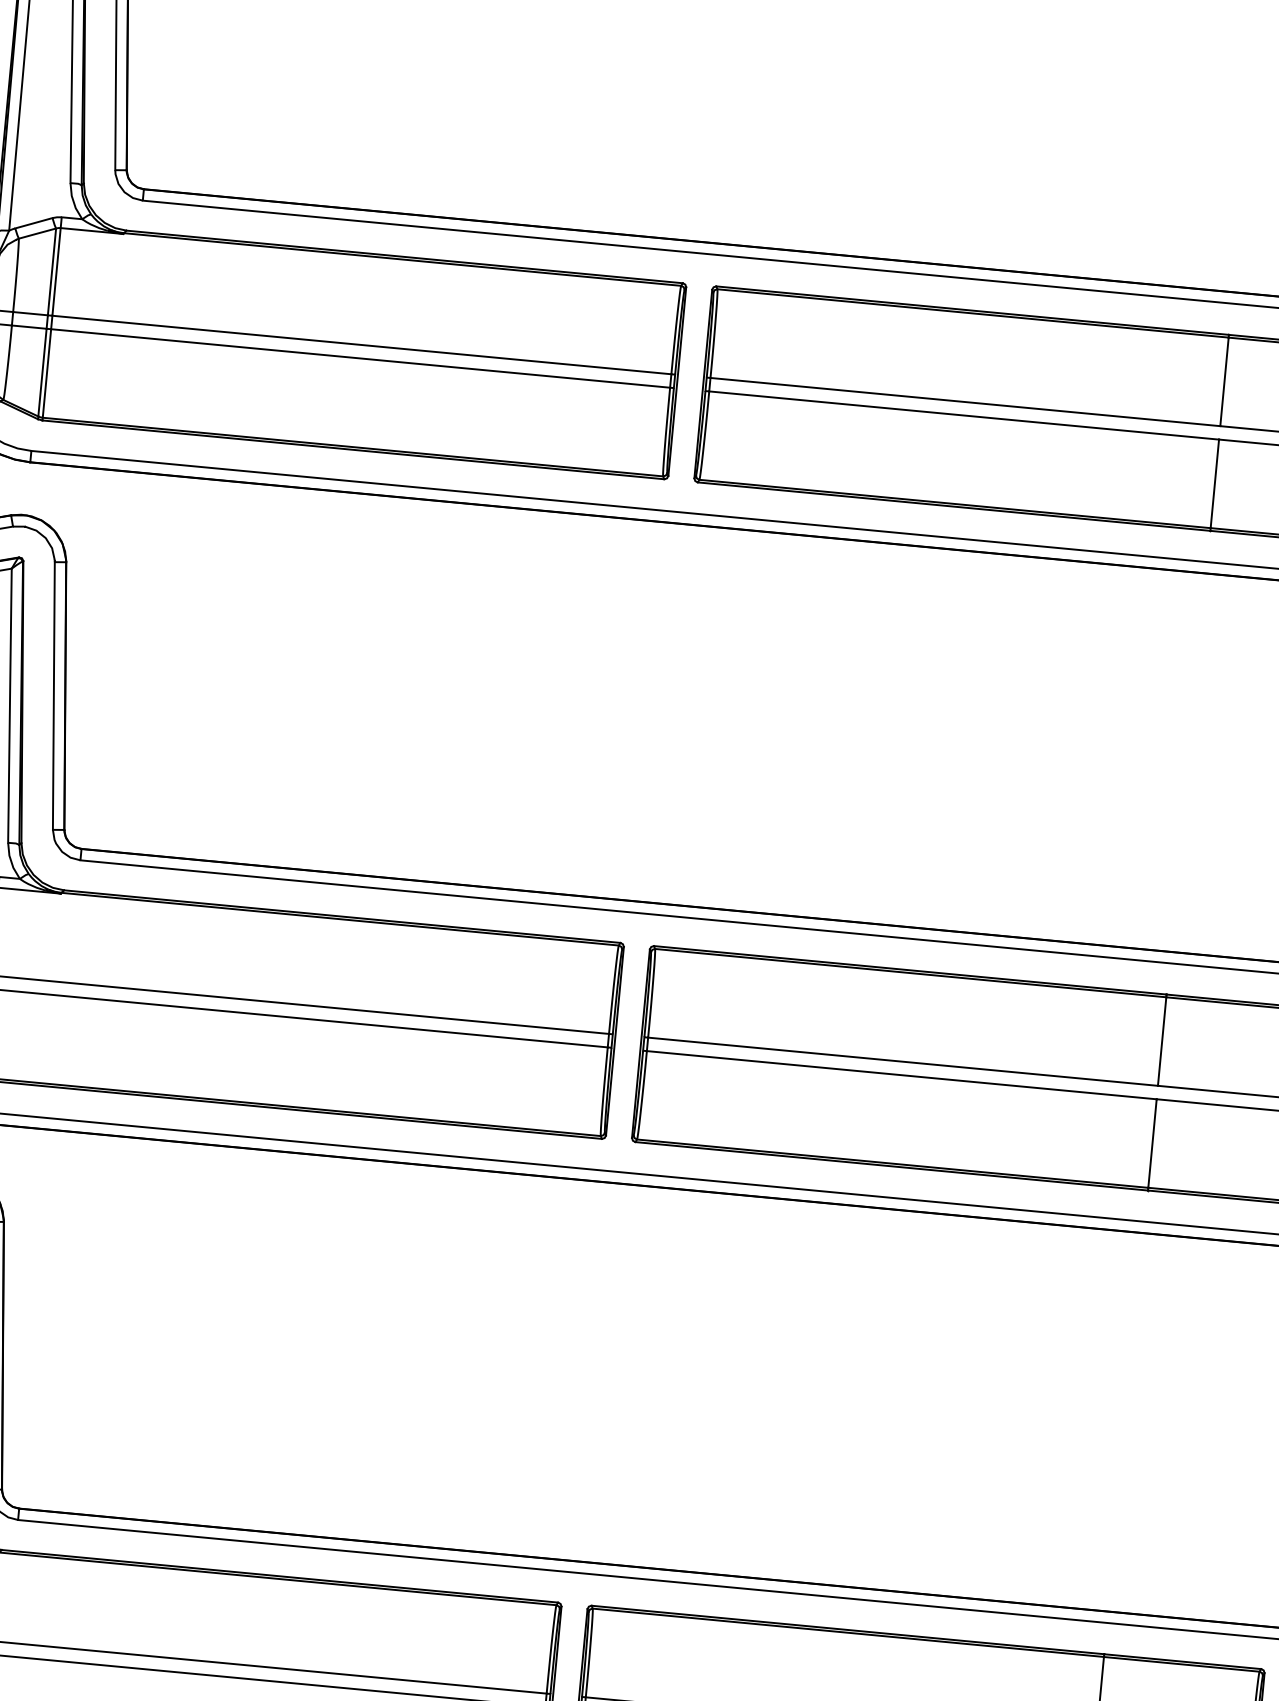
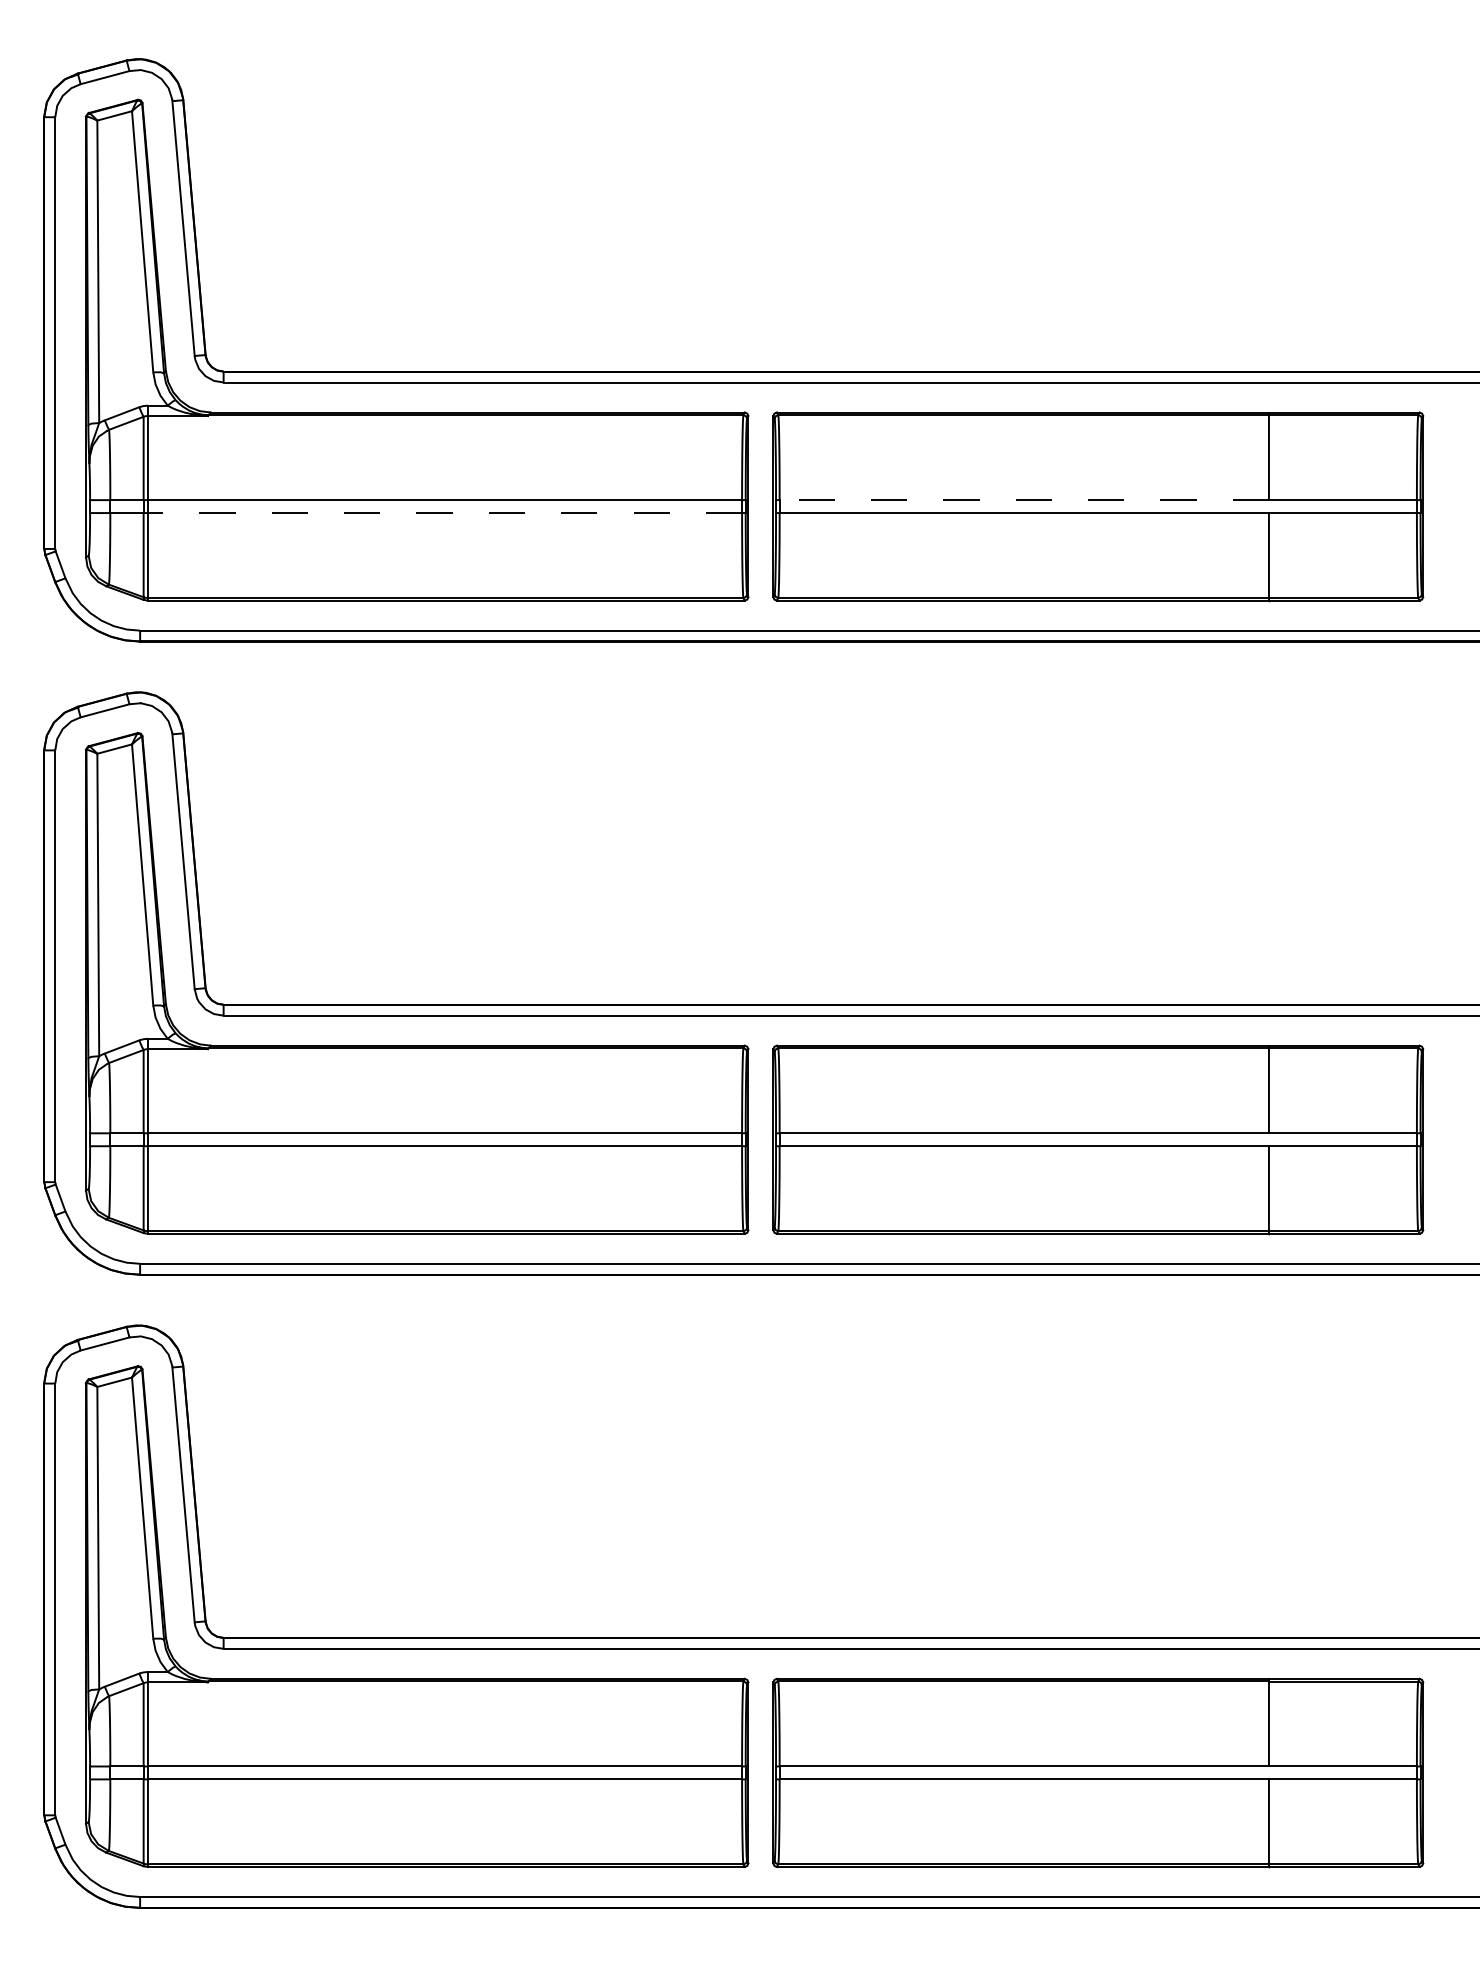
line: (360, 358) -> (444, 513), solid -> dashed
line: (965, 402) -> (1024, 500), solid -> dashed

